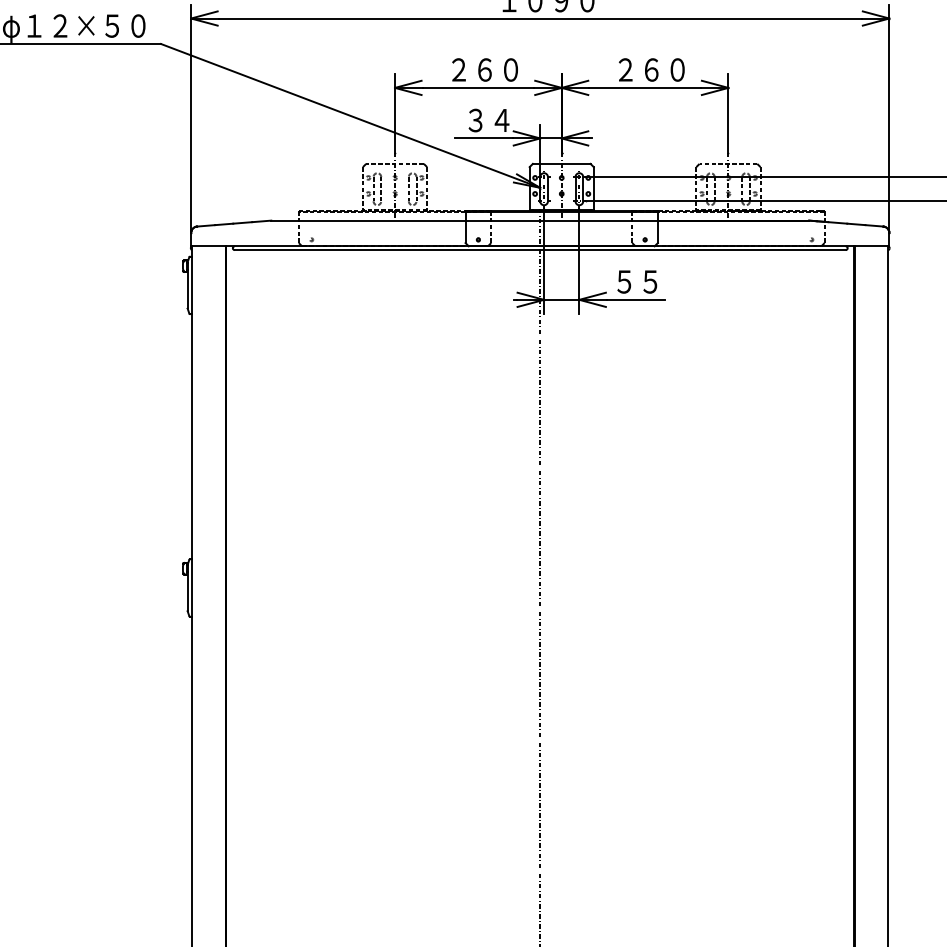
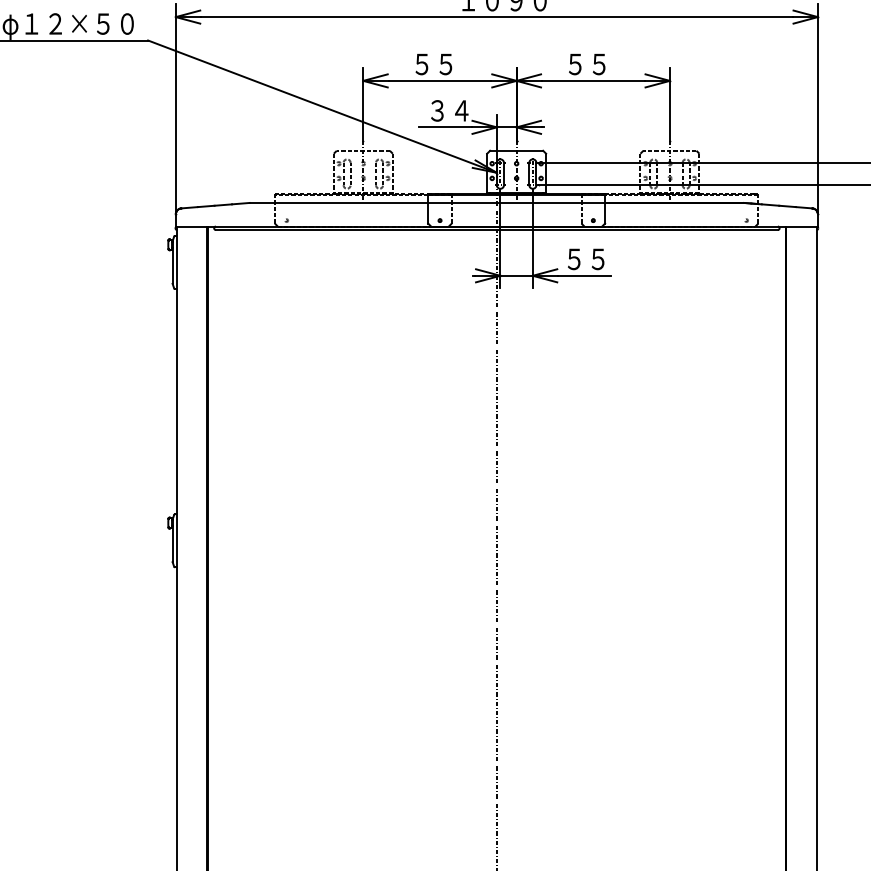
text: (484, 70) -> (445, 64), ２６０ -> ５５
text: (651, 70) -> (599, 64), ２６０ -> ５５

